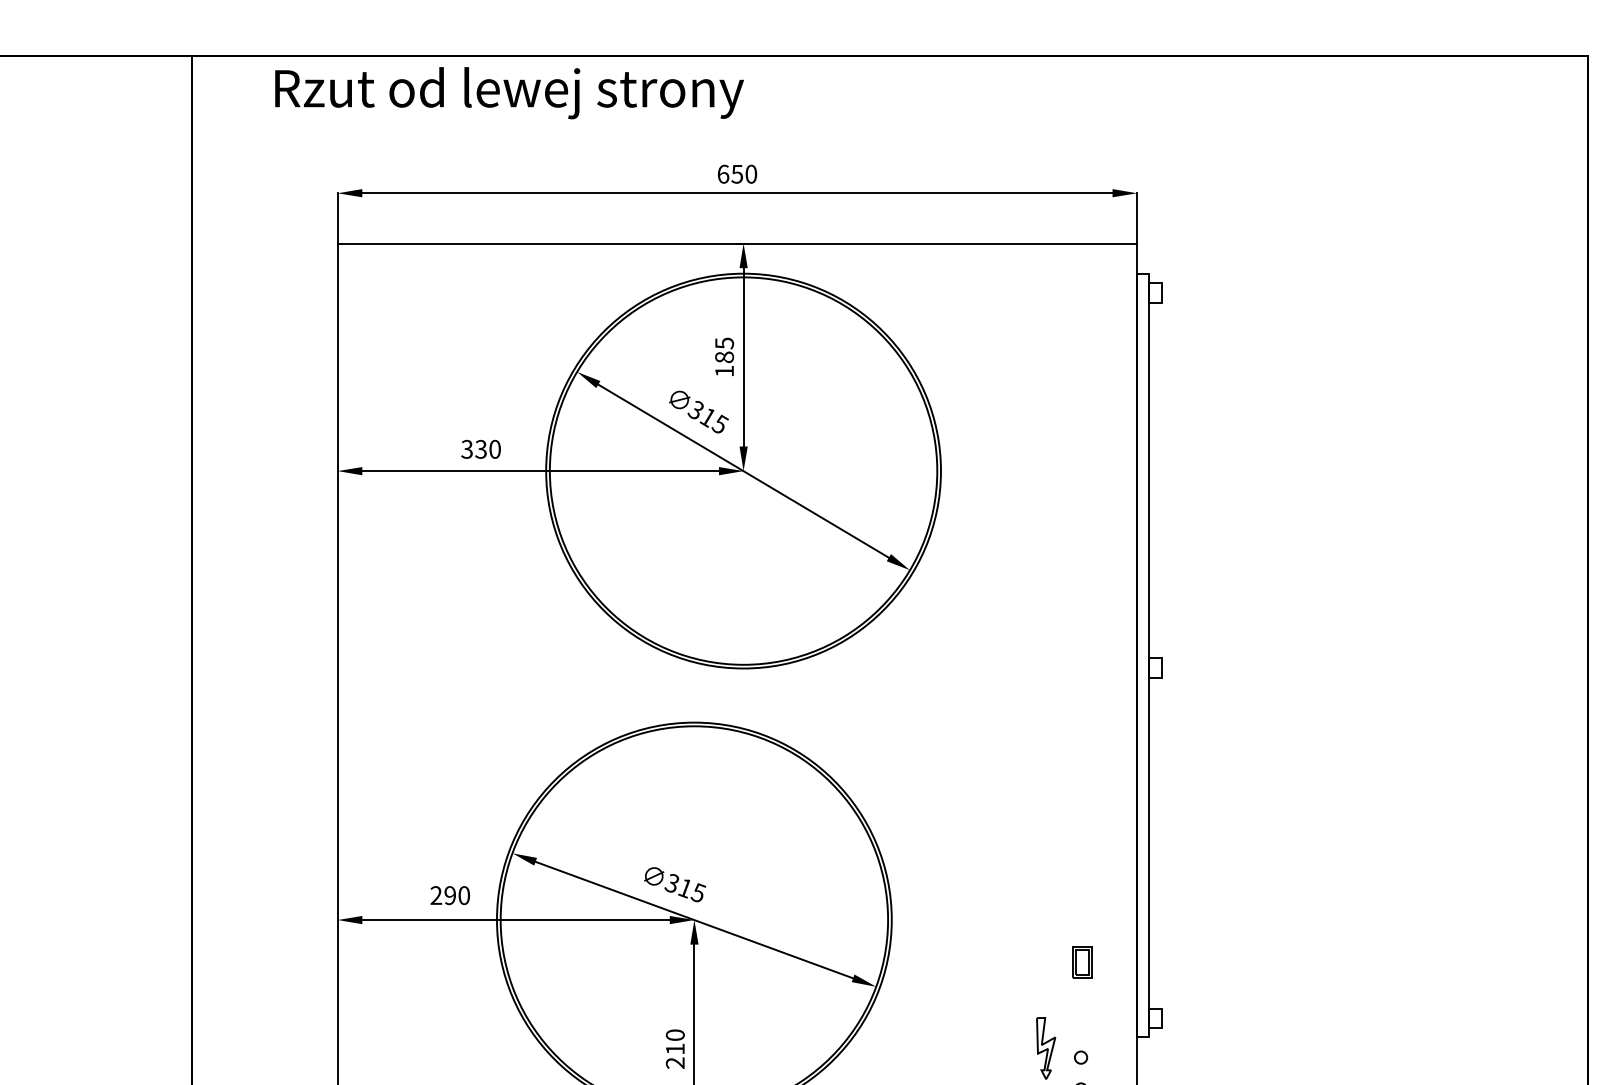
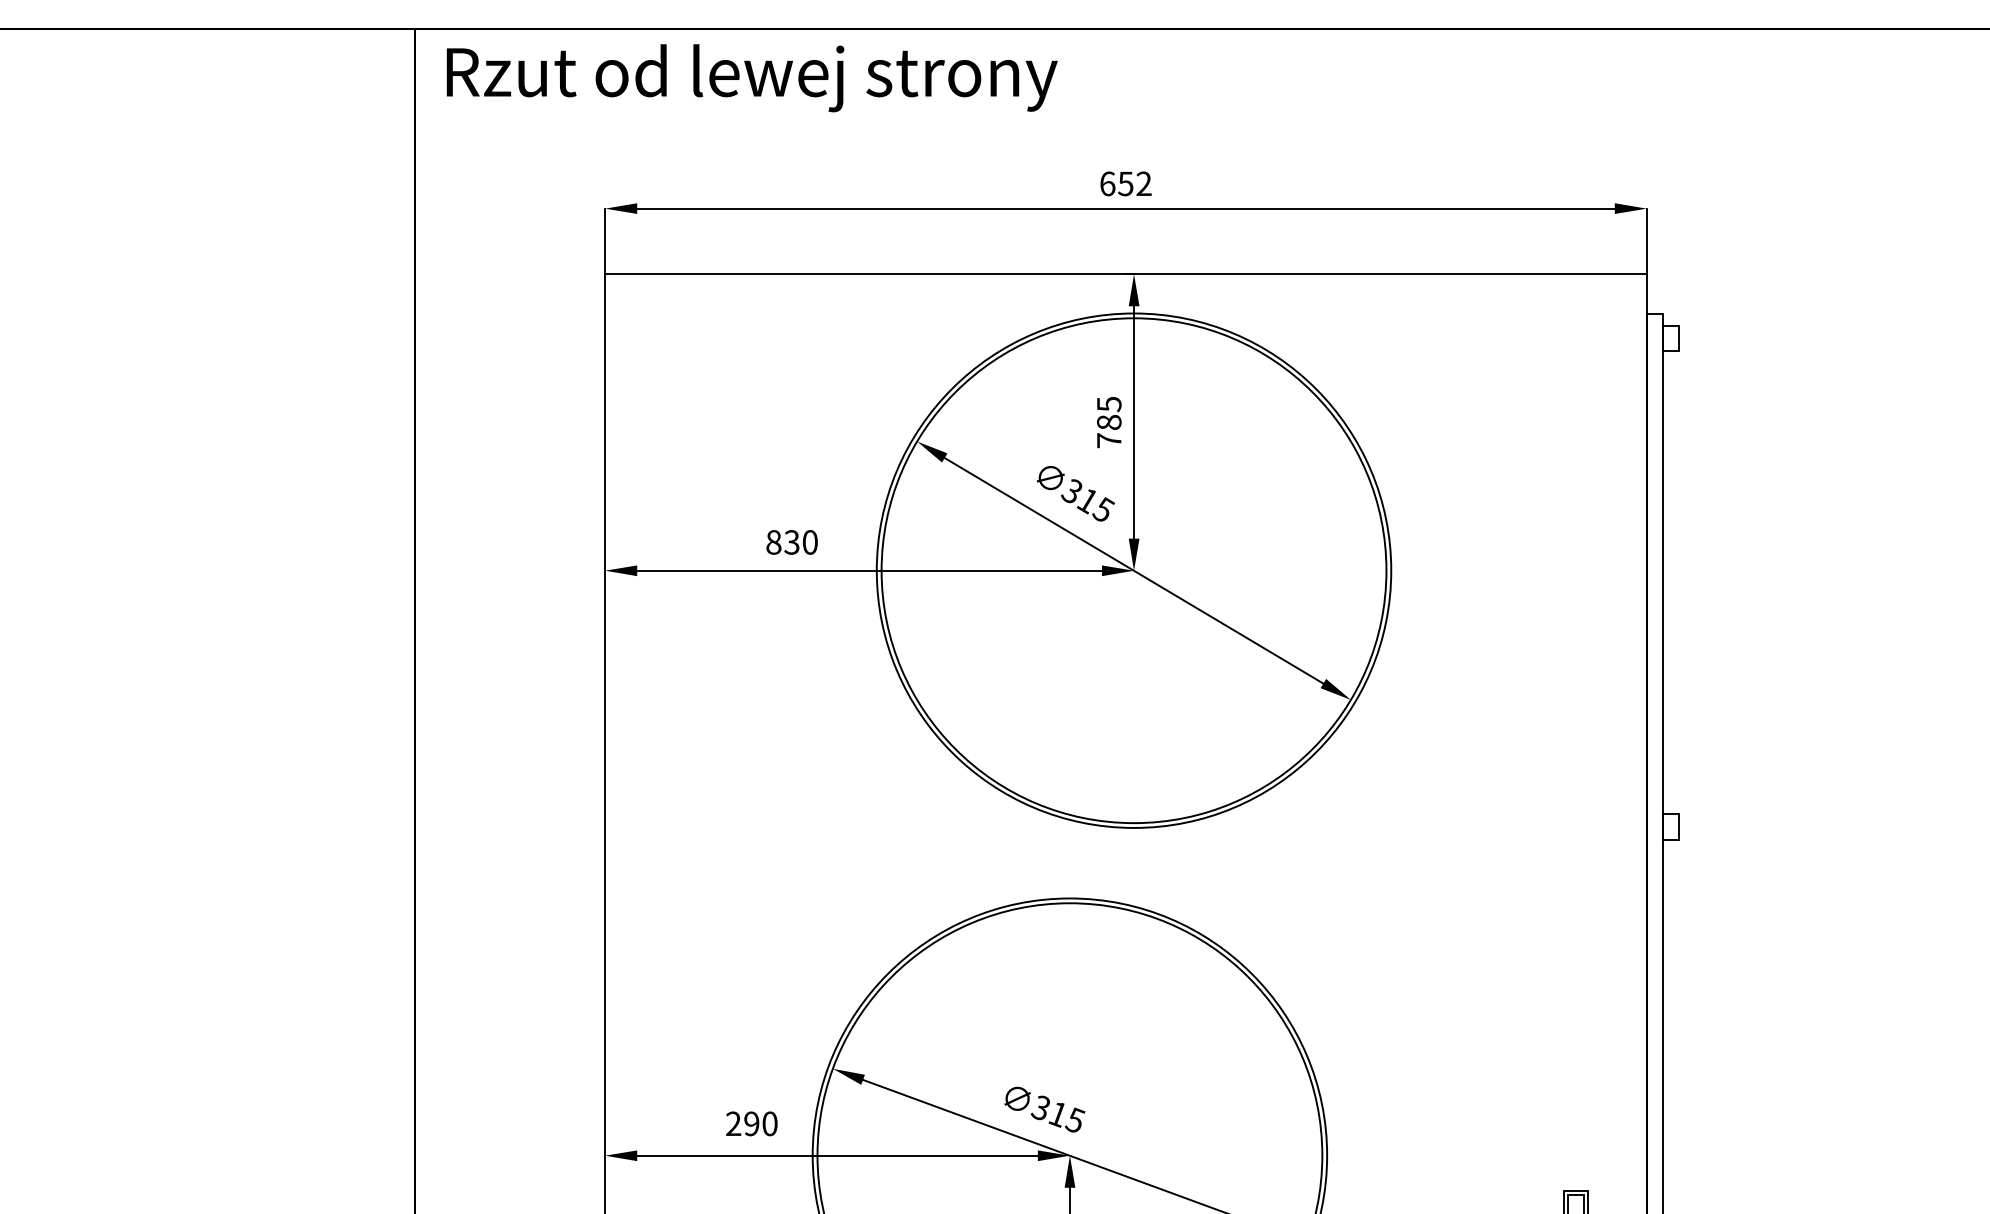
text: (509, 93) -> (752, 78), moved
text: (751, 173) -> (1144, 182), 650 -> 652
text: (724, 370) -> (1109, 439), 185 -> 785
text: (466, 449) -> (772, 542), 330 -> 830

